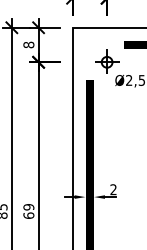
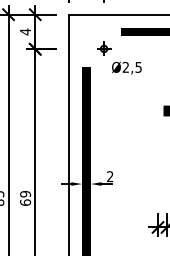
text: (28, 44) -> (25, 31), 8 -> 4
part: (107, 61) -> (104, 48), size x0.6

